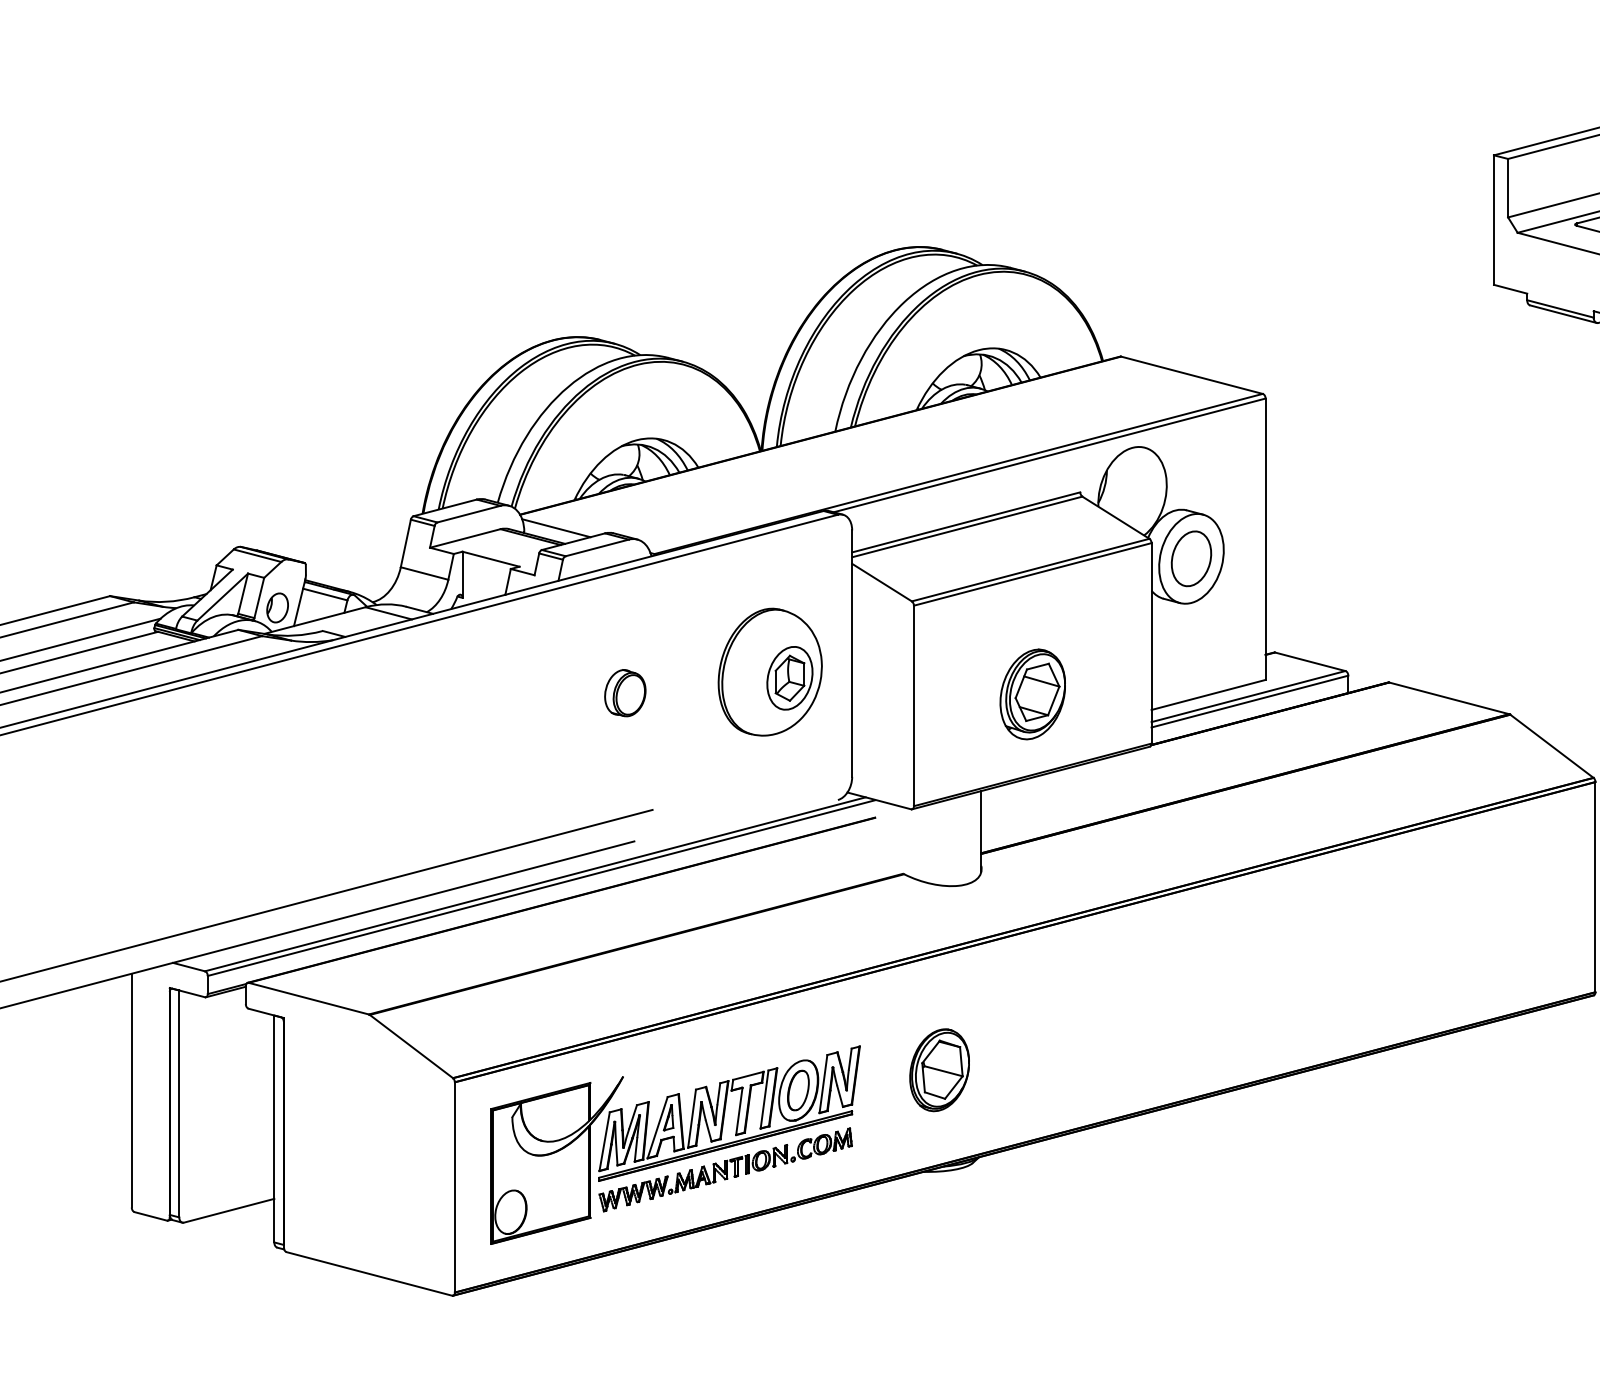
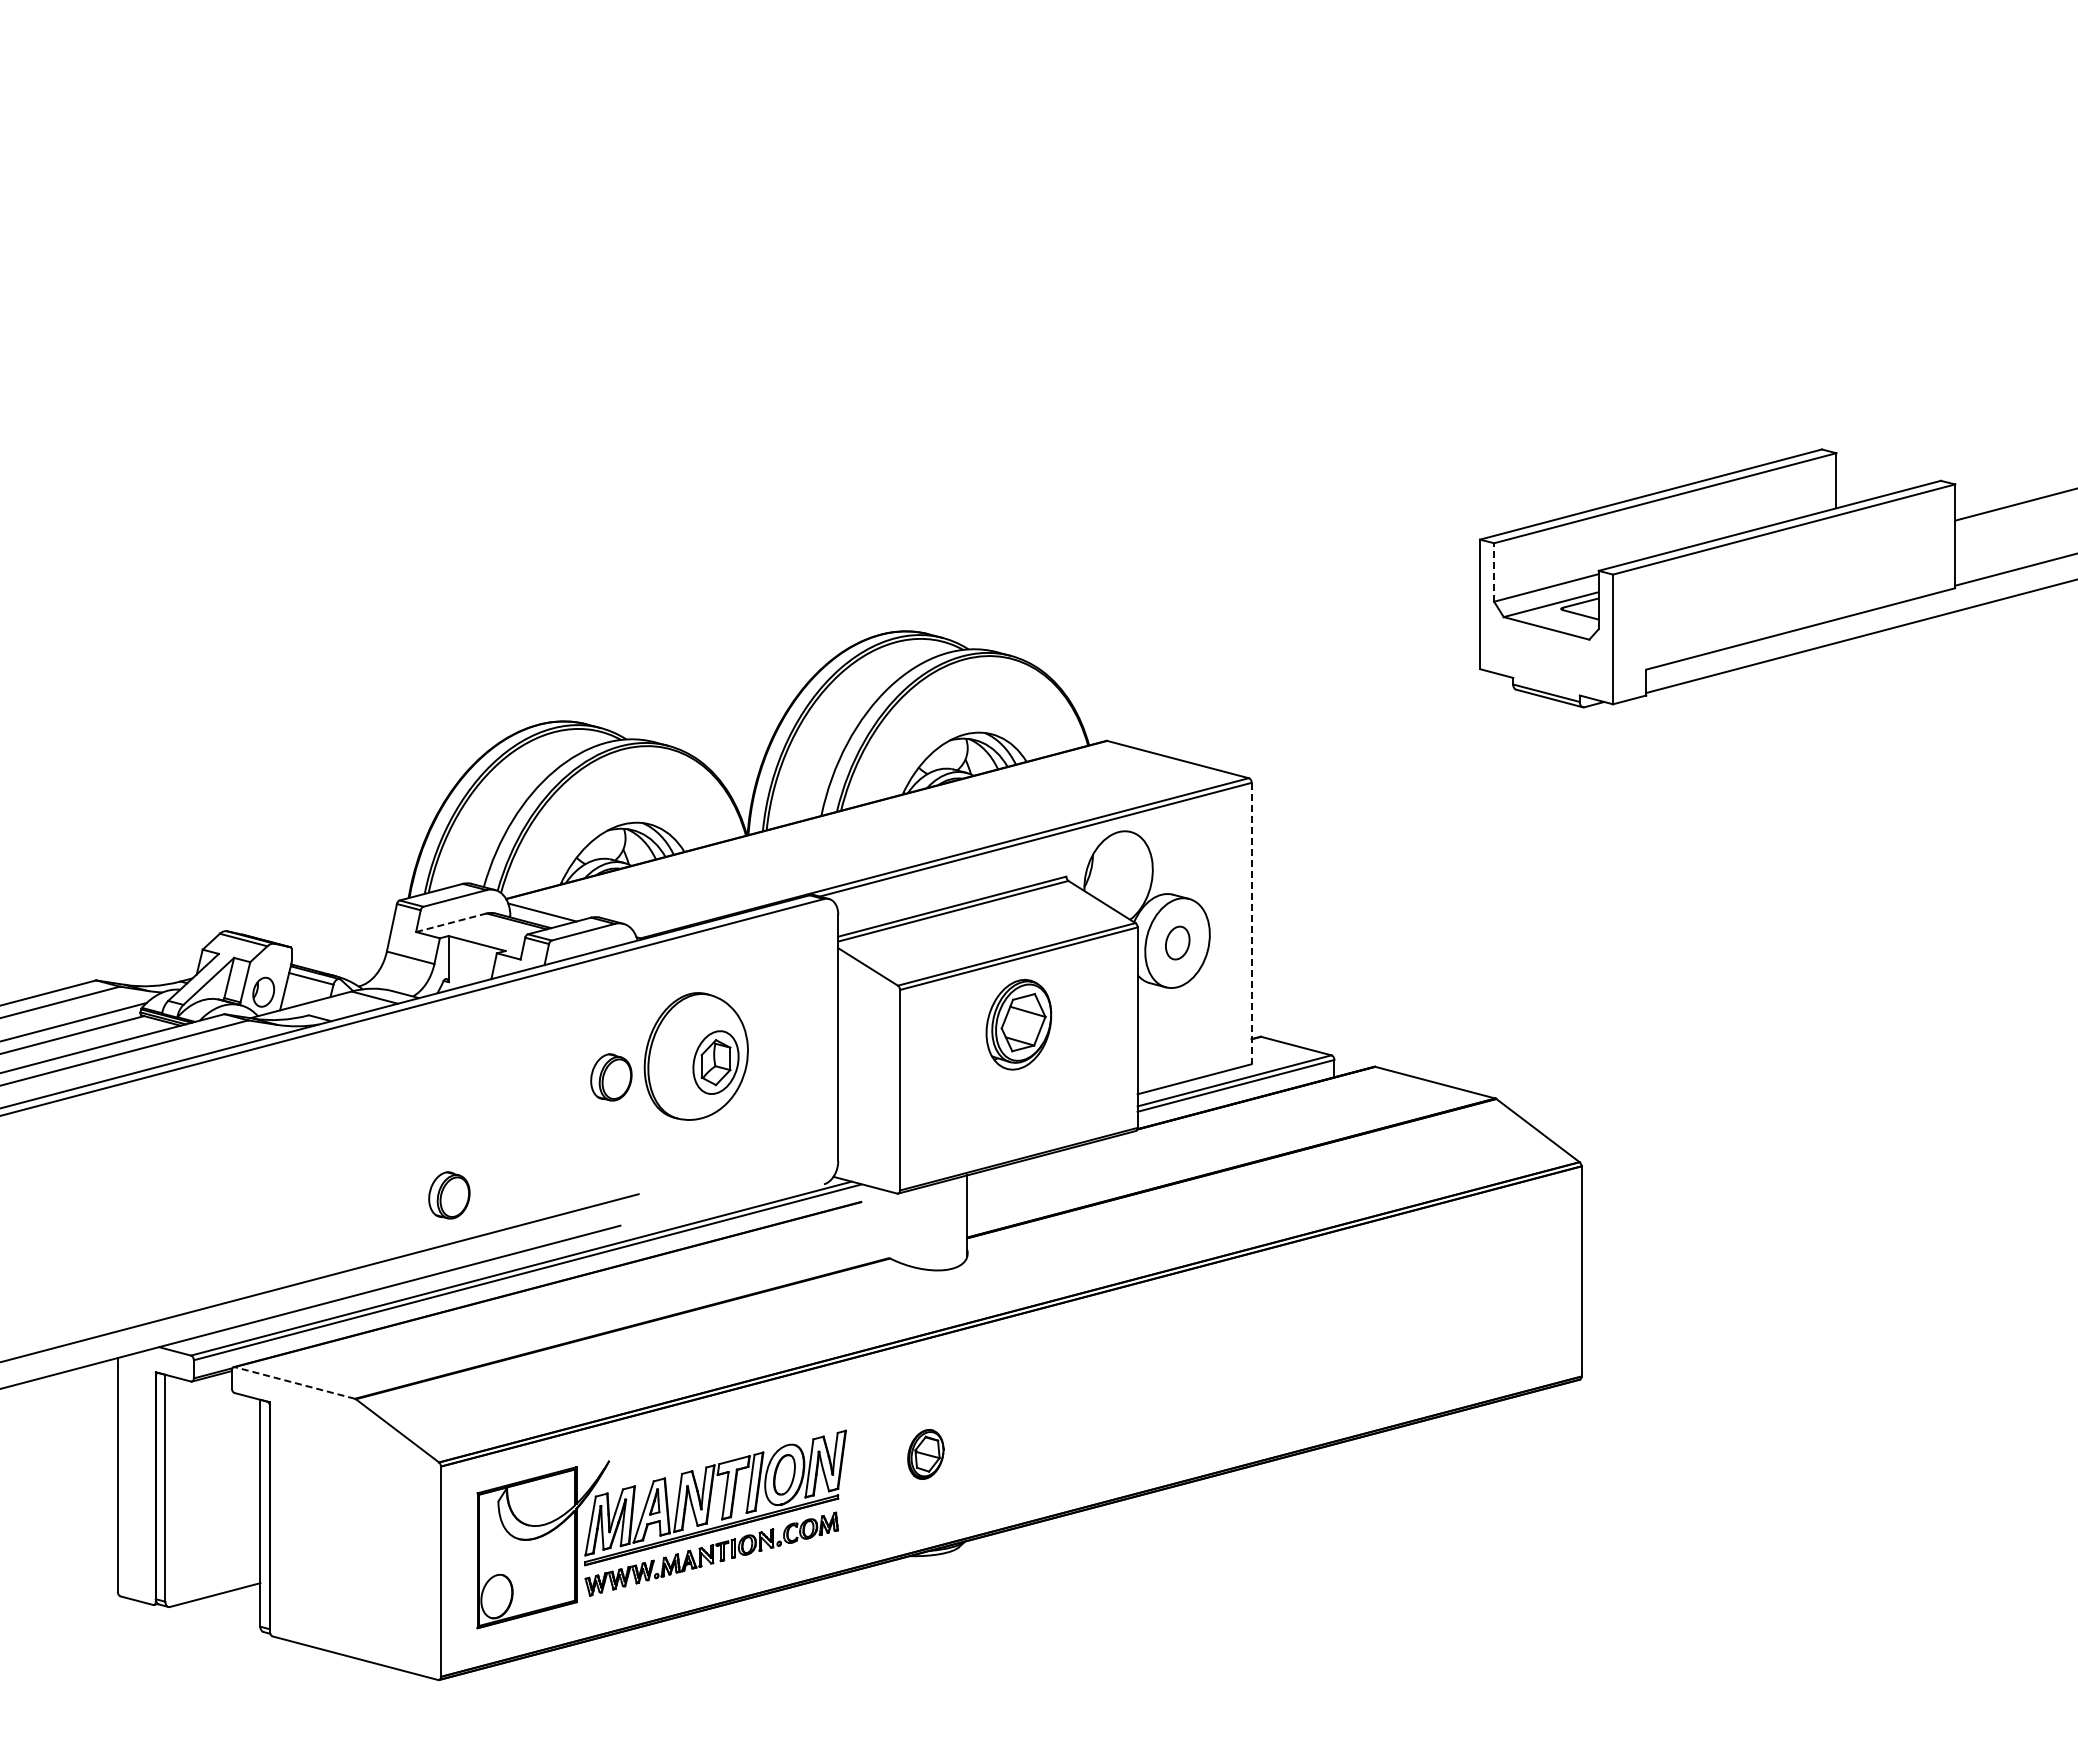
line: (1508, 188) -> (1494, 572), solid -> dashed
line: (465, 538) -> (451, 922), solid -> dashed
line: (1265, 539) -> (1251, 923), solid -> dashed
part: (1191, 558) -> (1177, 942), size x0.6
part: (769, 672) -> (695, 1056), moved
part: (1032, 694) -> (1018, 1024), moved
part: (463, 811) -> (449, 1195), added
line: (308, 998) -> (294, 1382), solid -> dashed
part: (939, 1070) -> (925, 1454), size x0.6

